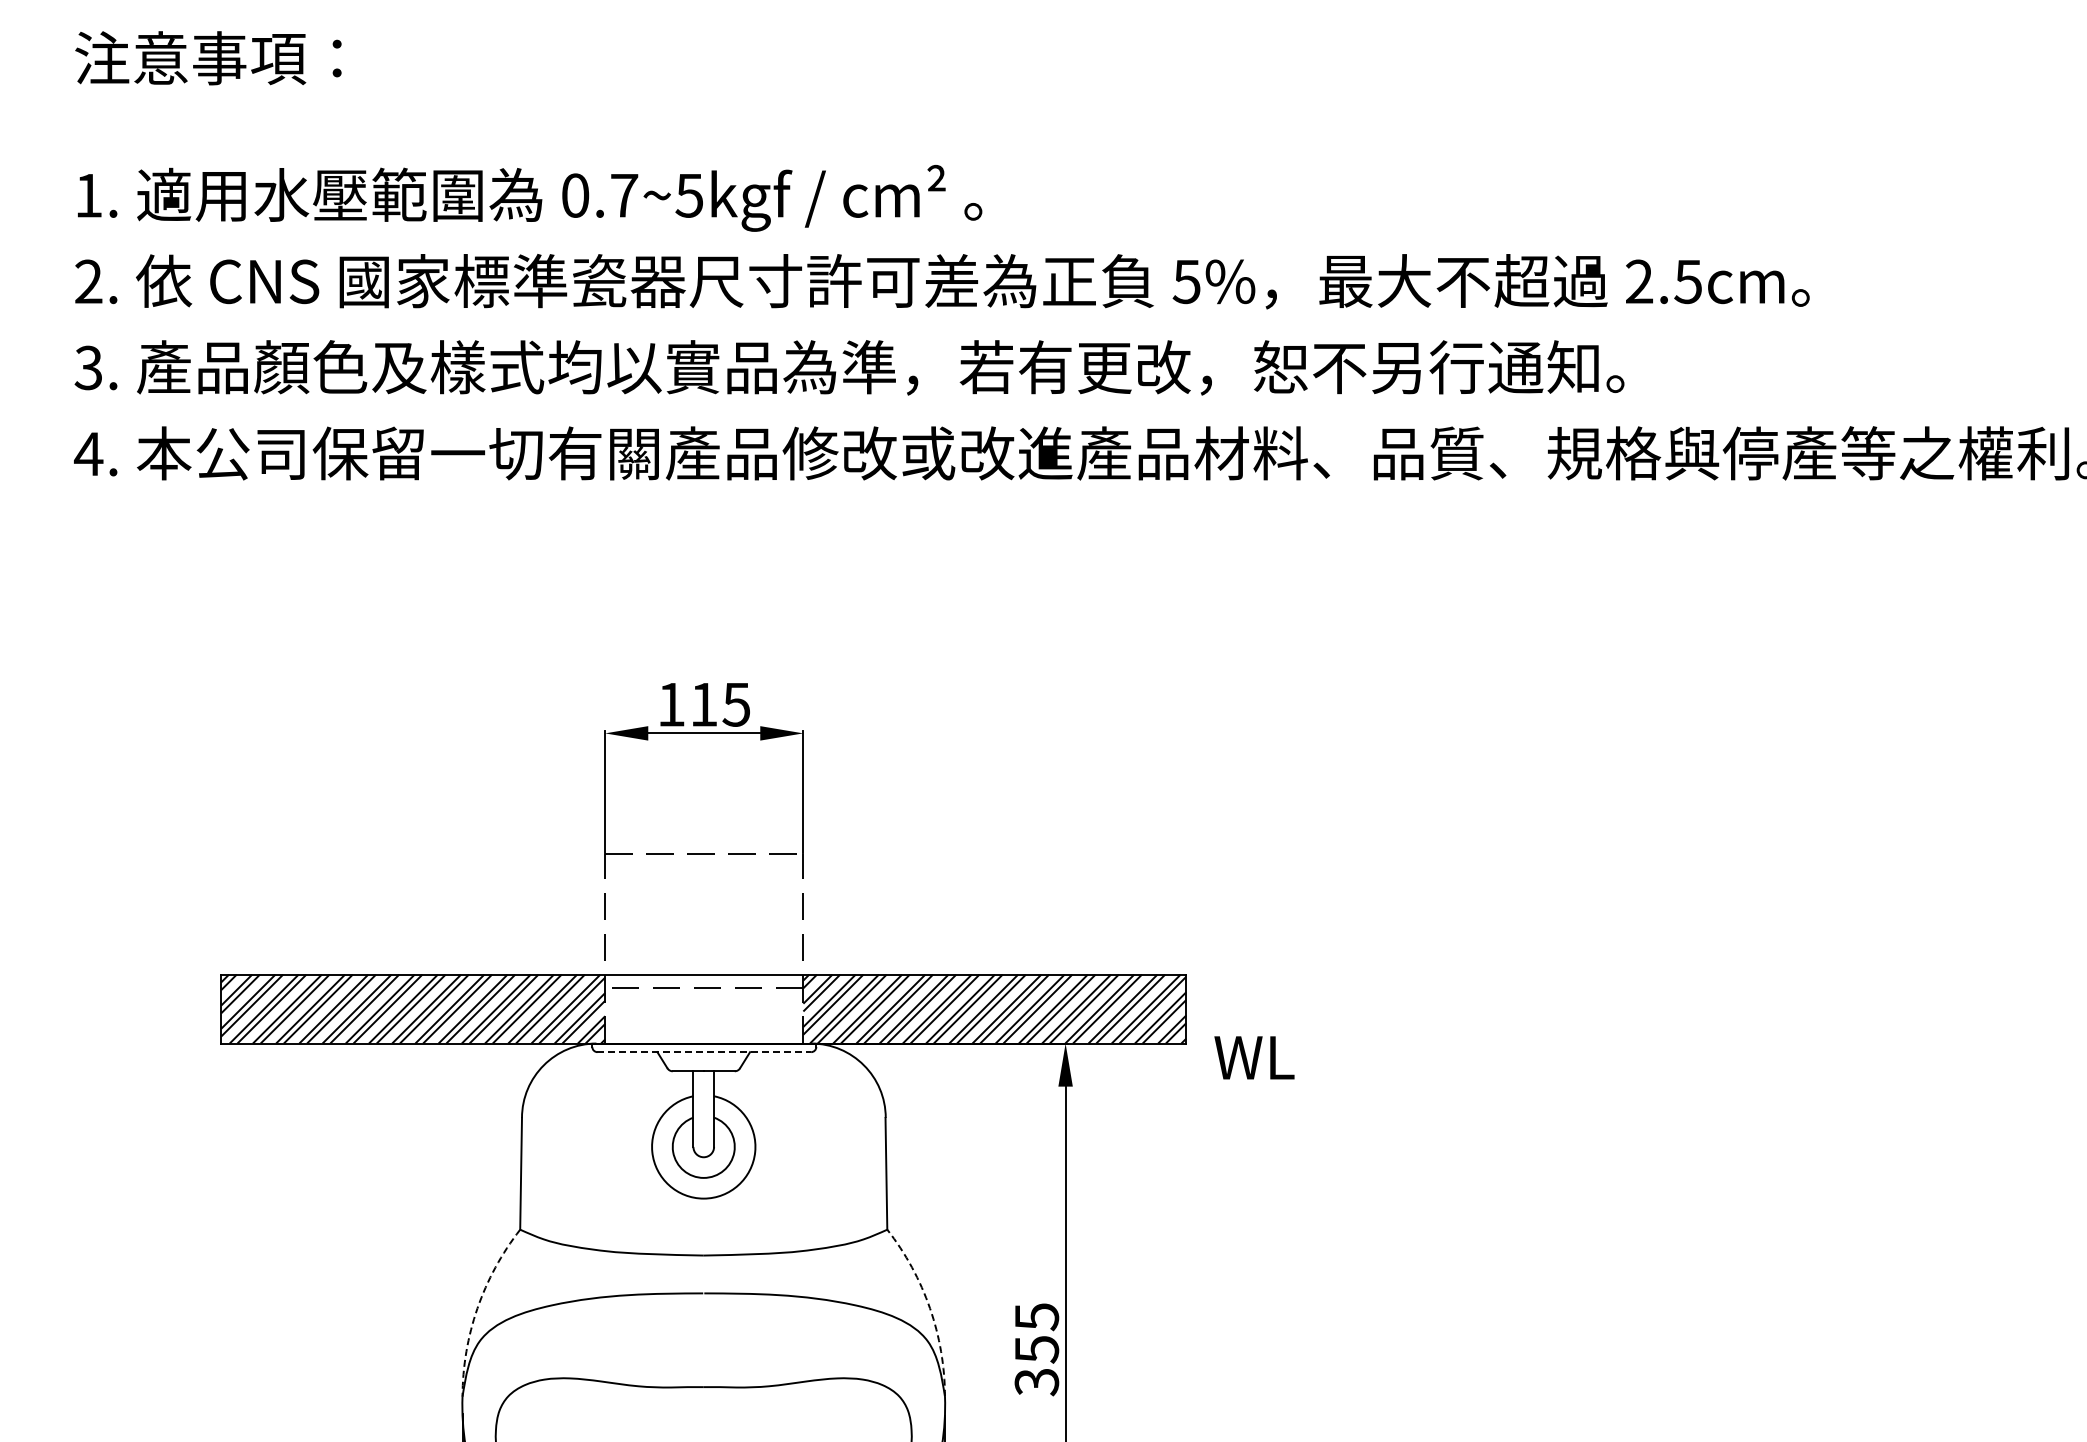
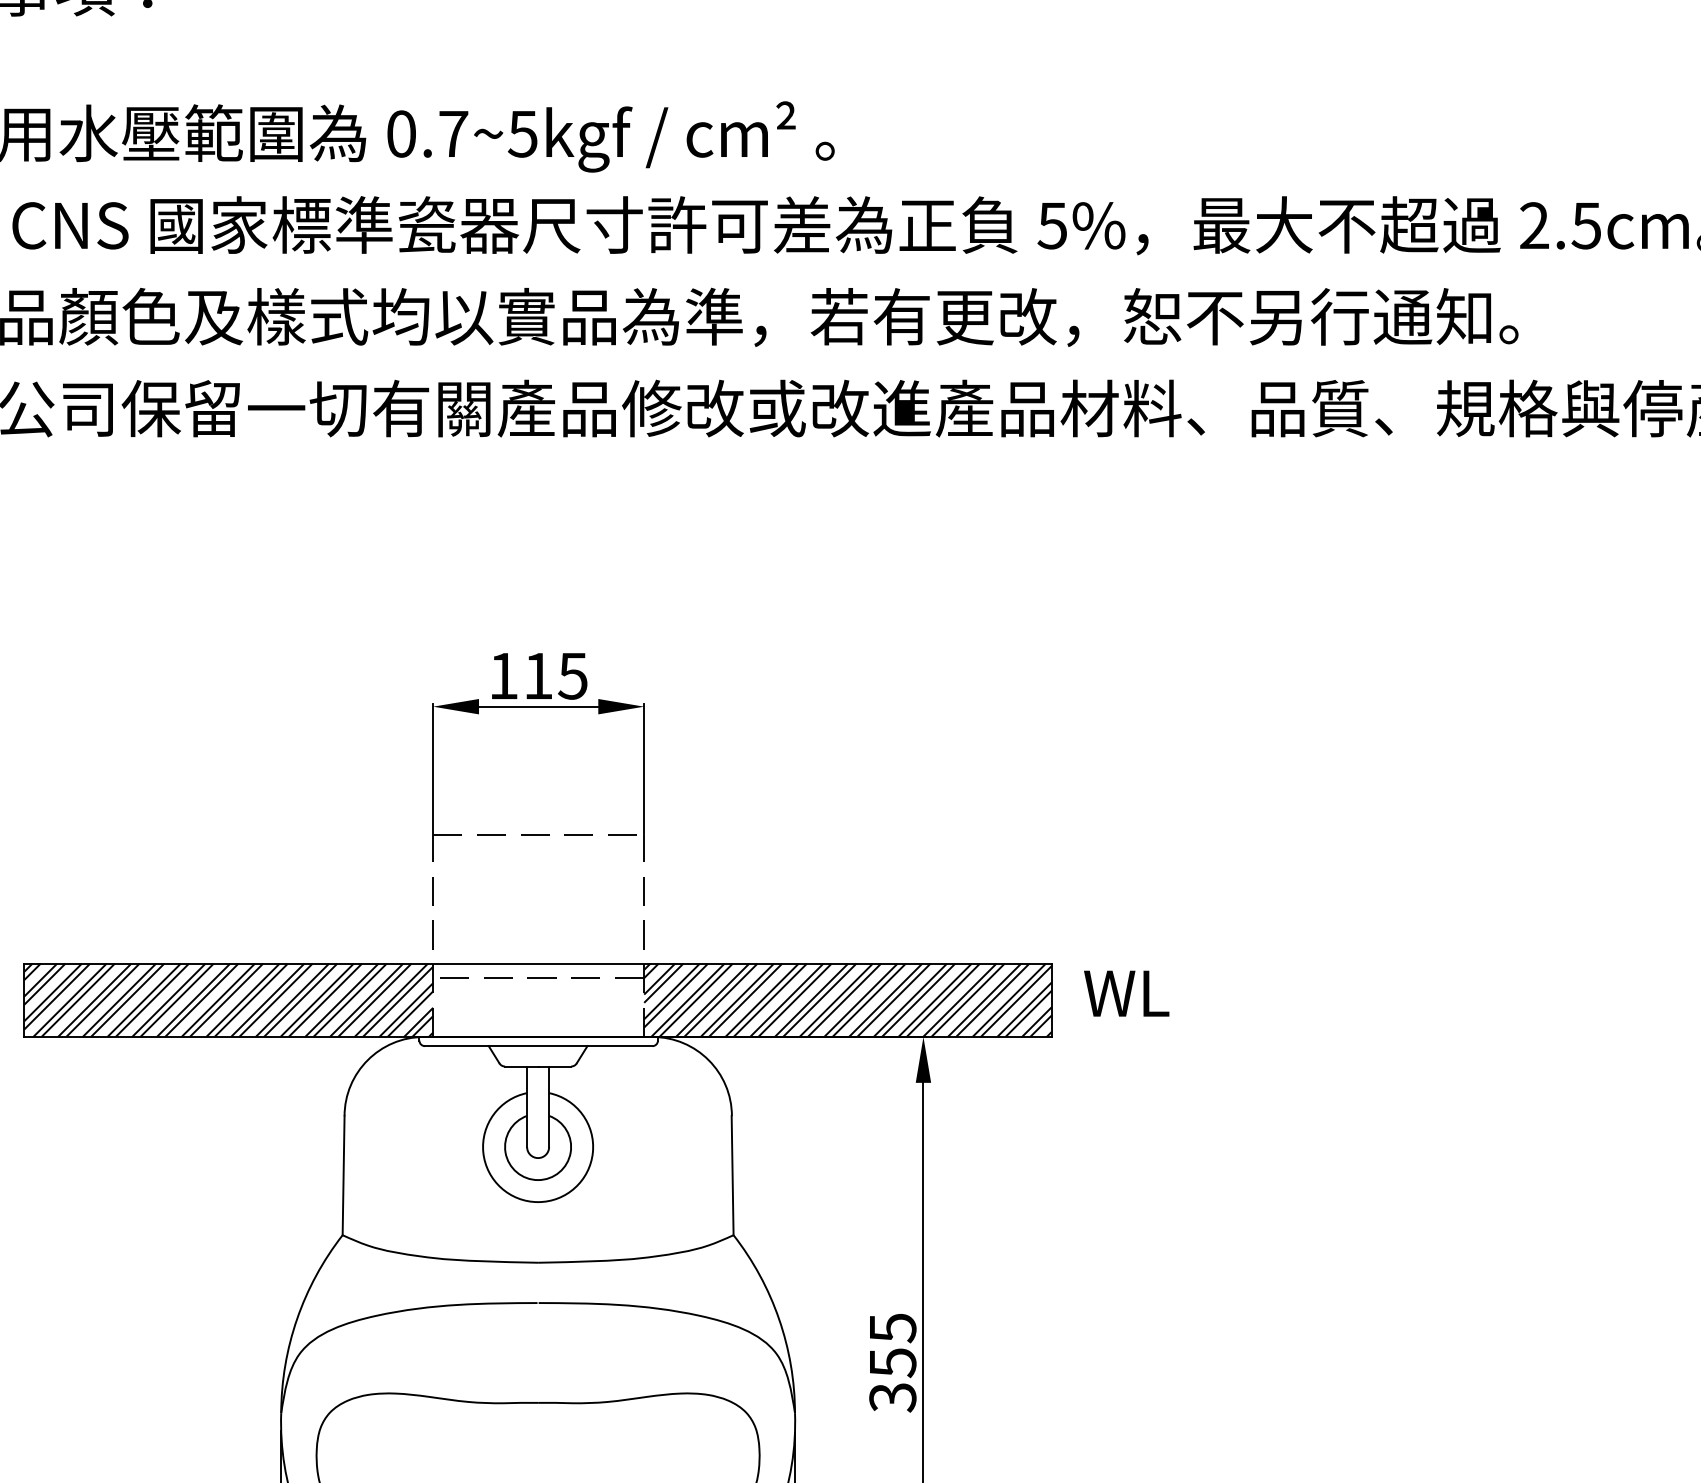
line: (704, 1052) -> (538, 1046), dashed -> solid
text: (1254, 1057) -> (1126, 993), moved
arc: (477, 1308) -> (297, 1319), dashed -> solid
arc: (930, 1308) -> (779, 1319), dashed -> solid

